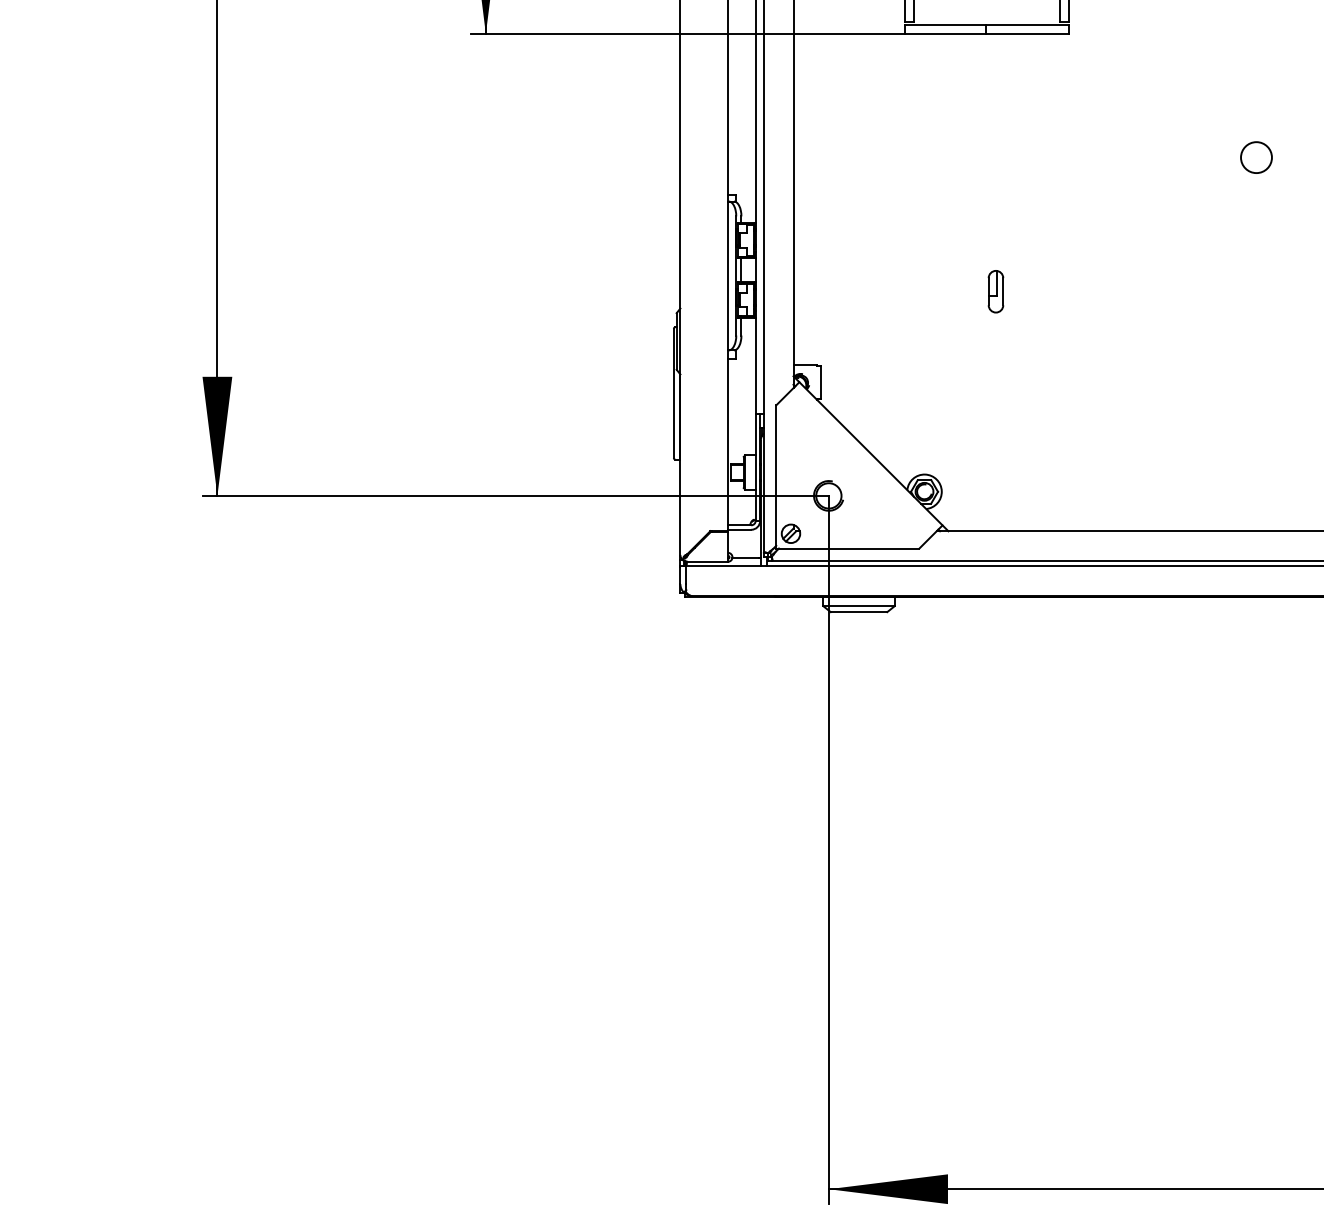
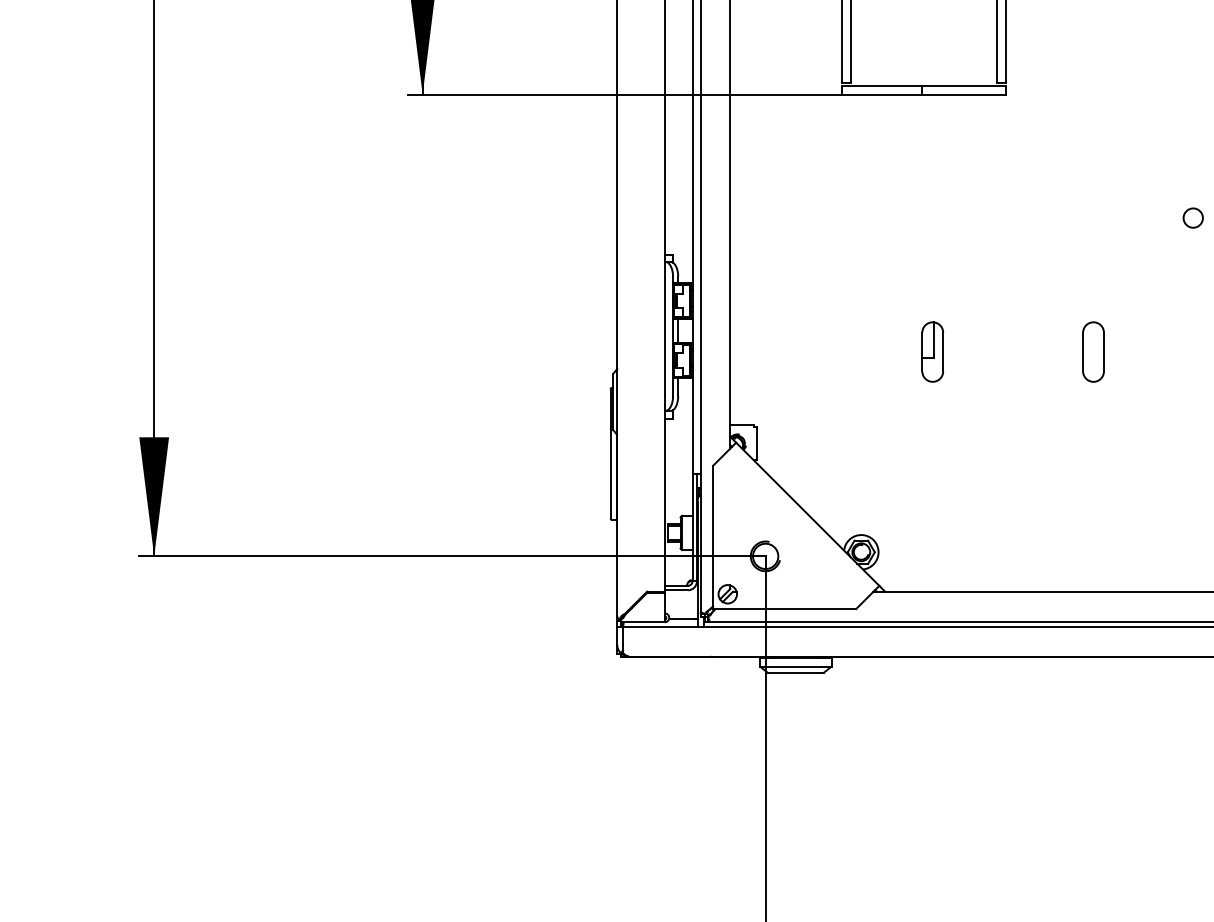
circle: (1256, 157) -> (1193, 217), size x0.62
part: (995, 291) -> (932, 351), size x1.43
part: (1156, 291) -> (1093, 351), added

